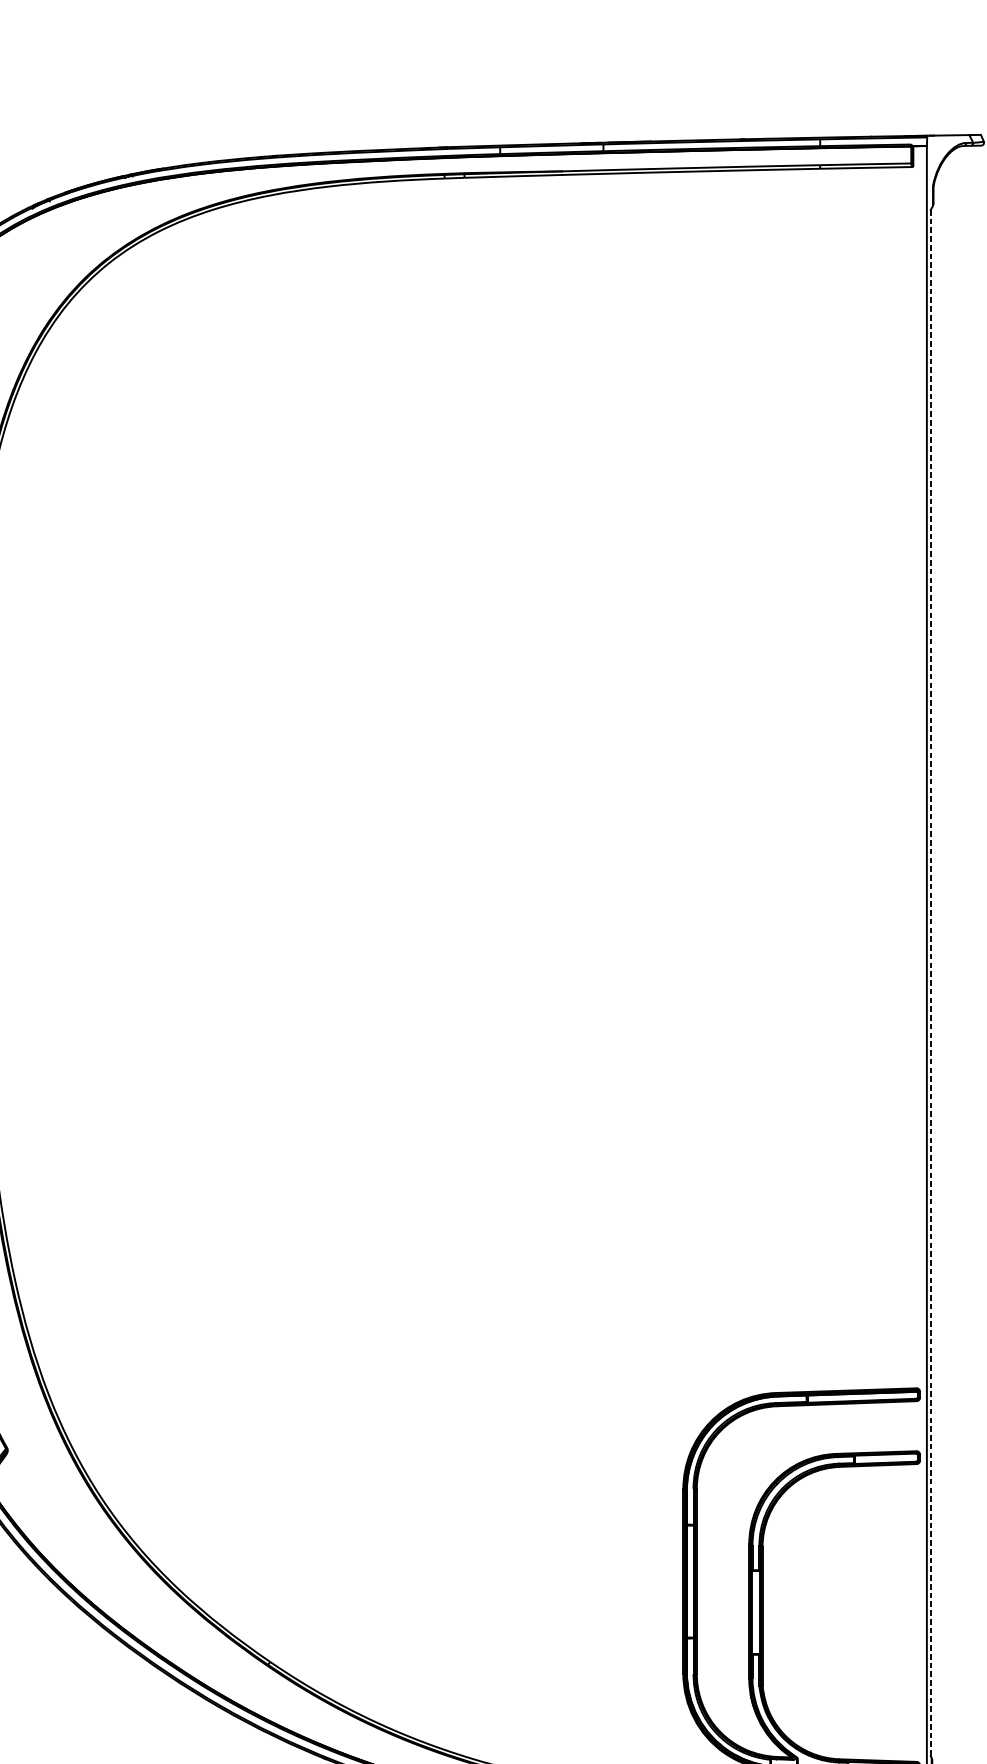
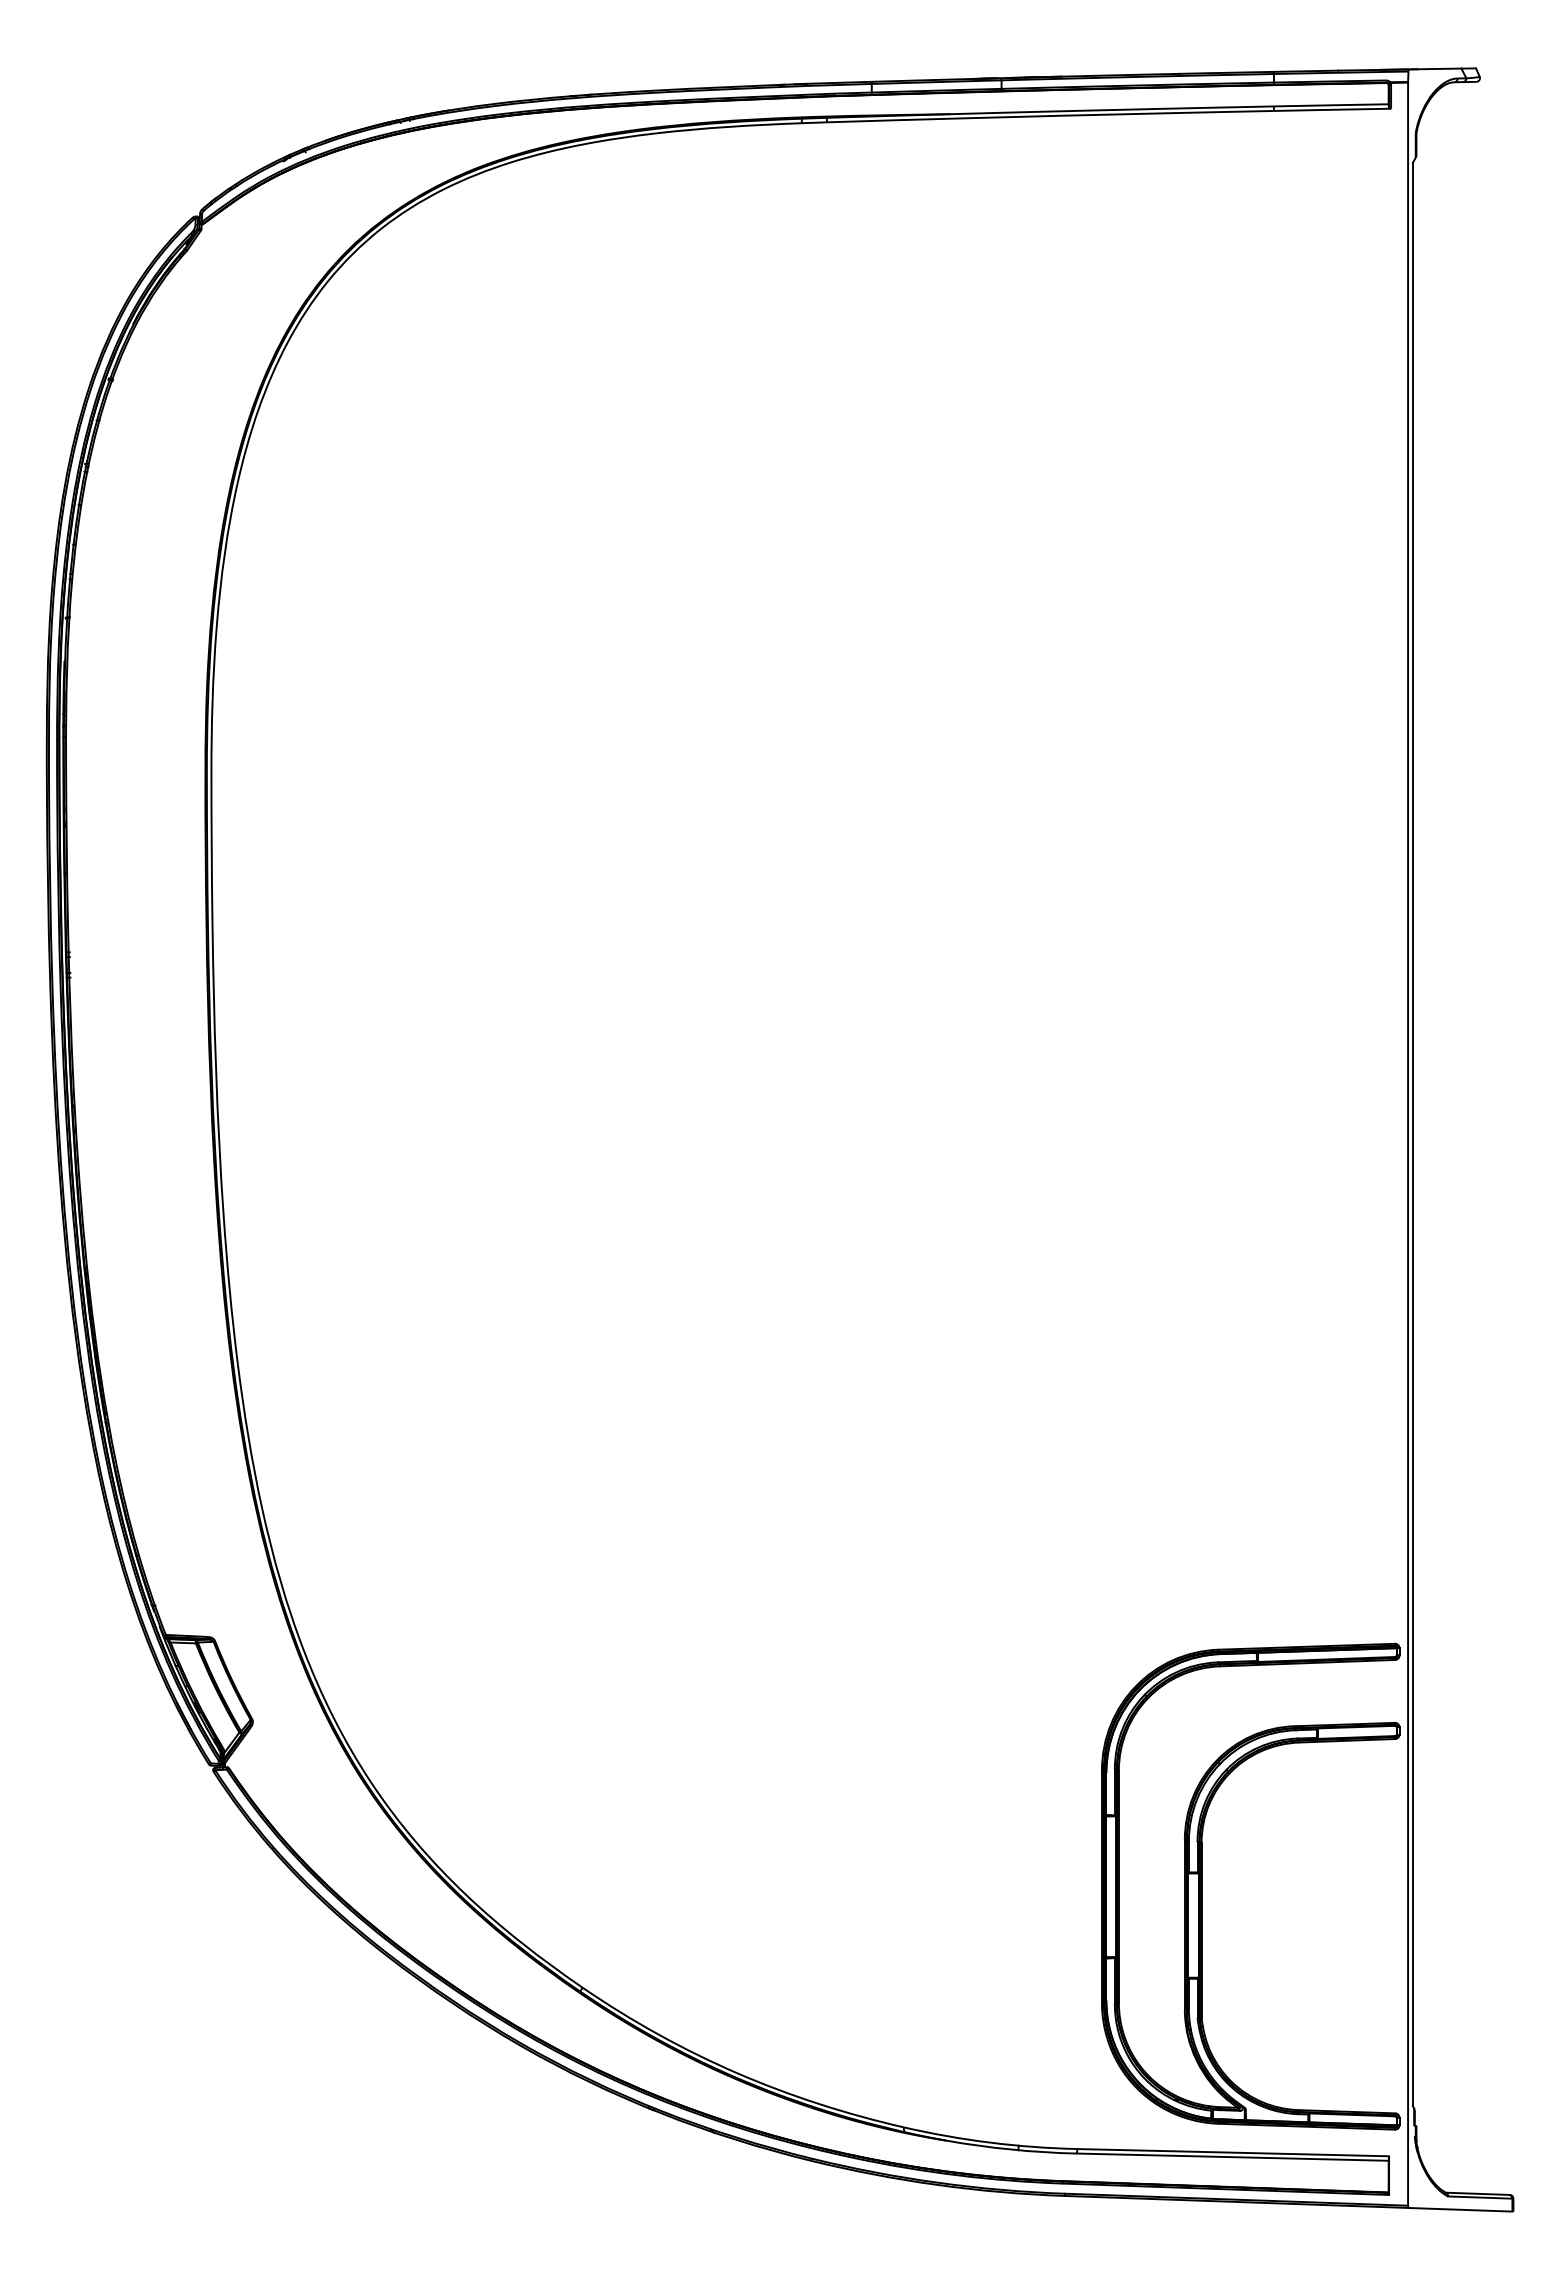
line: (930, 983) -> (1412, 1134), dashed -> solid

